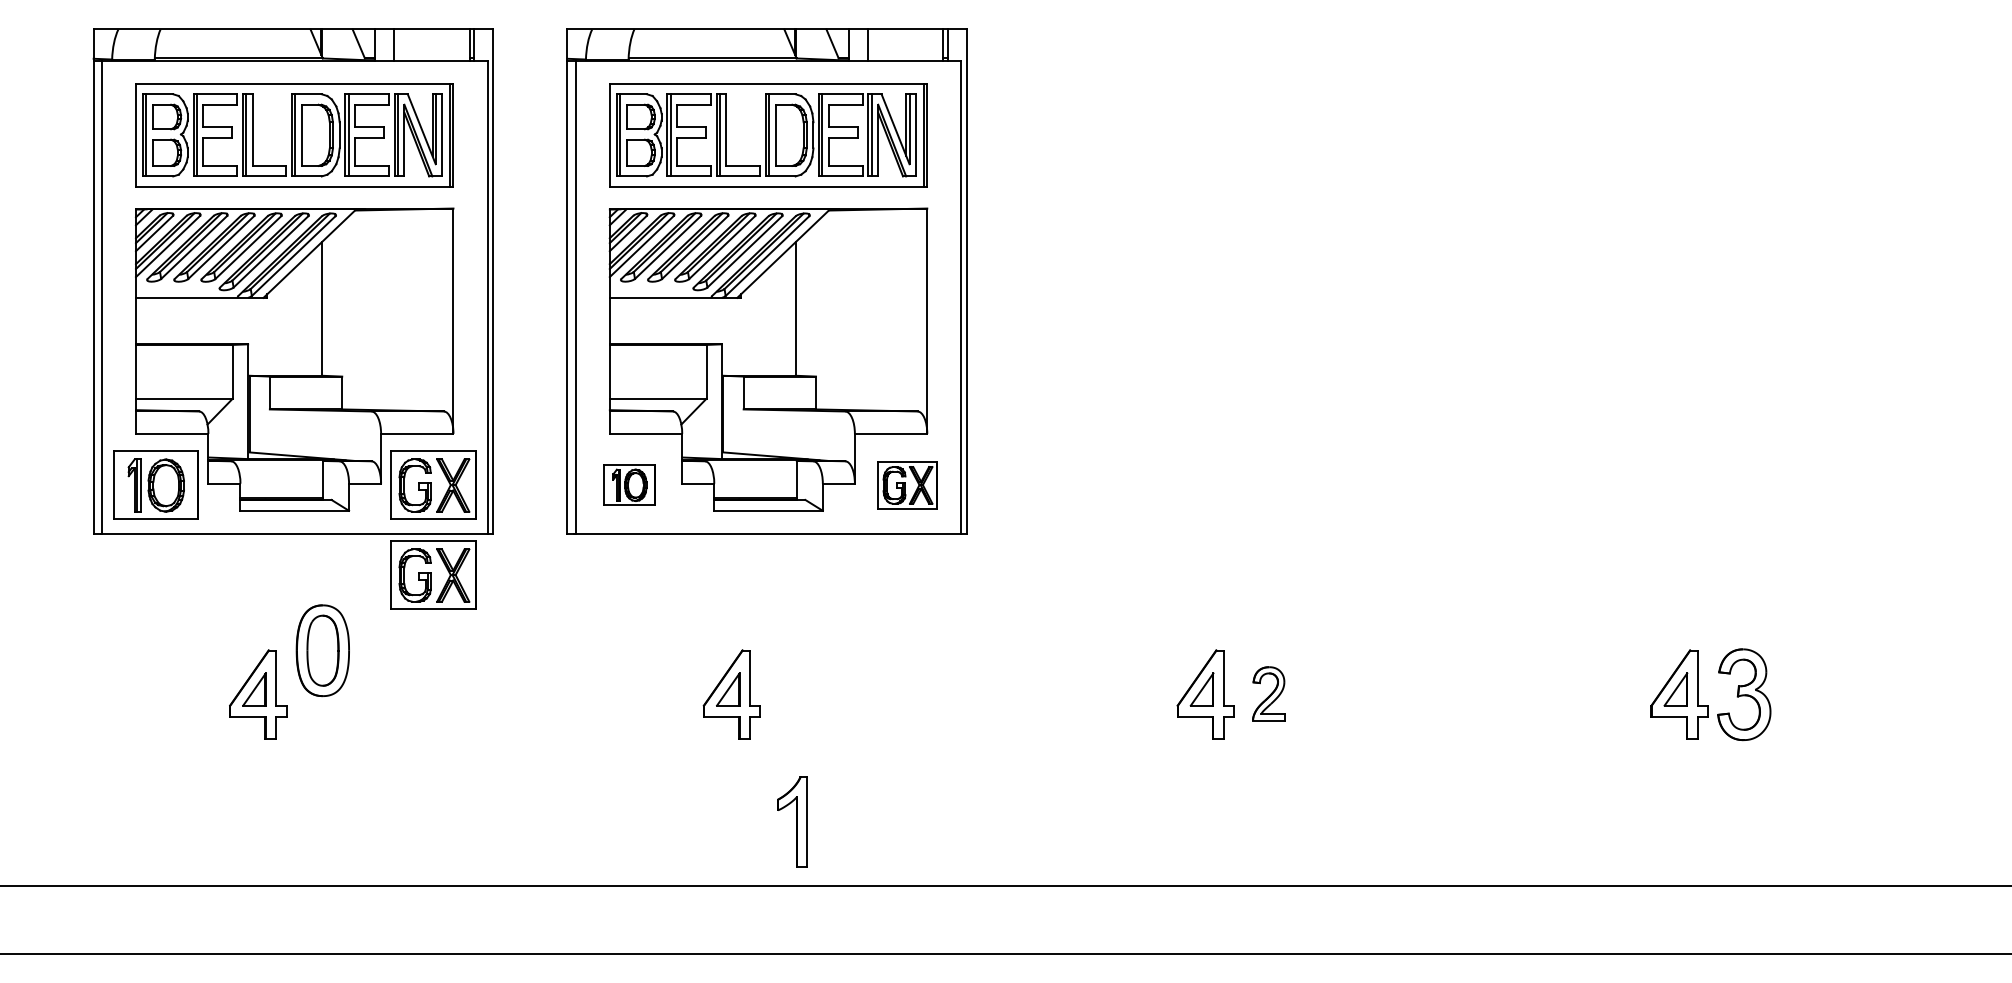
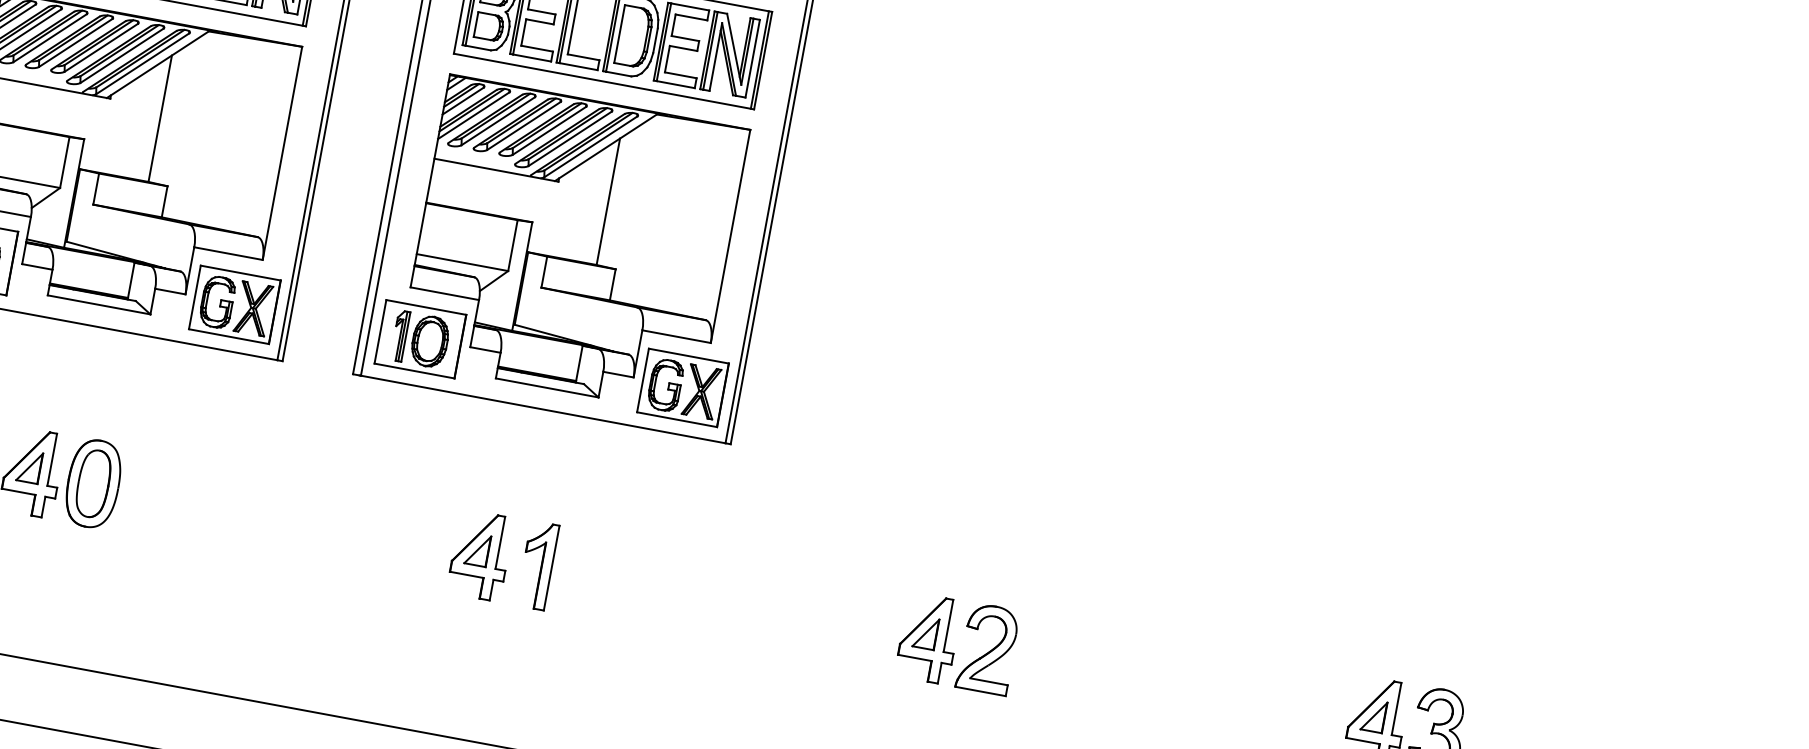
part: (629, 484) -> (420, 338), size x1.67
part: (907, 484) -> (683, 387), size x1.43
part: (433, 574) -> (219, 389), removed
part: (322, 650) -> (93, 483), moved
part: (1268, 693) -> (988, 648), size x1.67
part: (792, 821) -> (537, 564), moved

